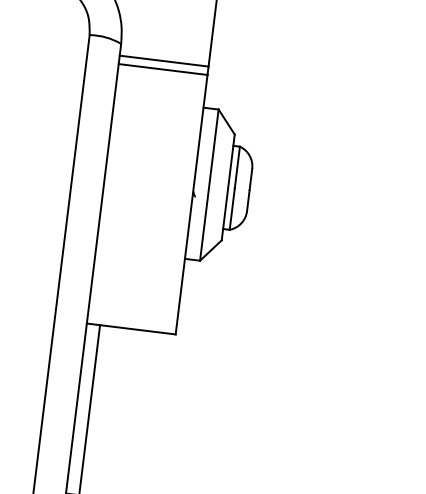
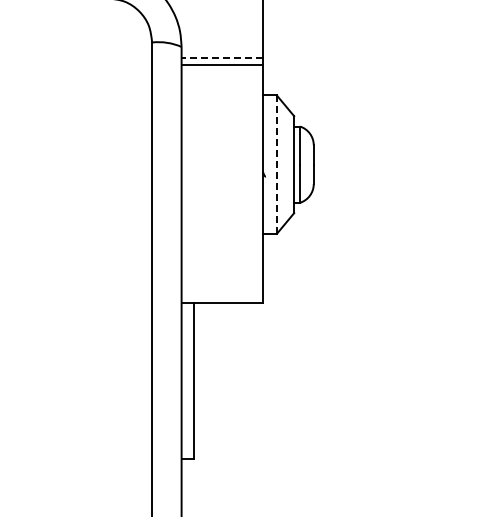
line: (164, 60) -> (222, 57), solid -> dashed
line: (208, 184) -> (276, 164), solid -> dashed

